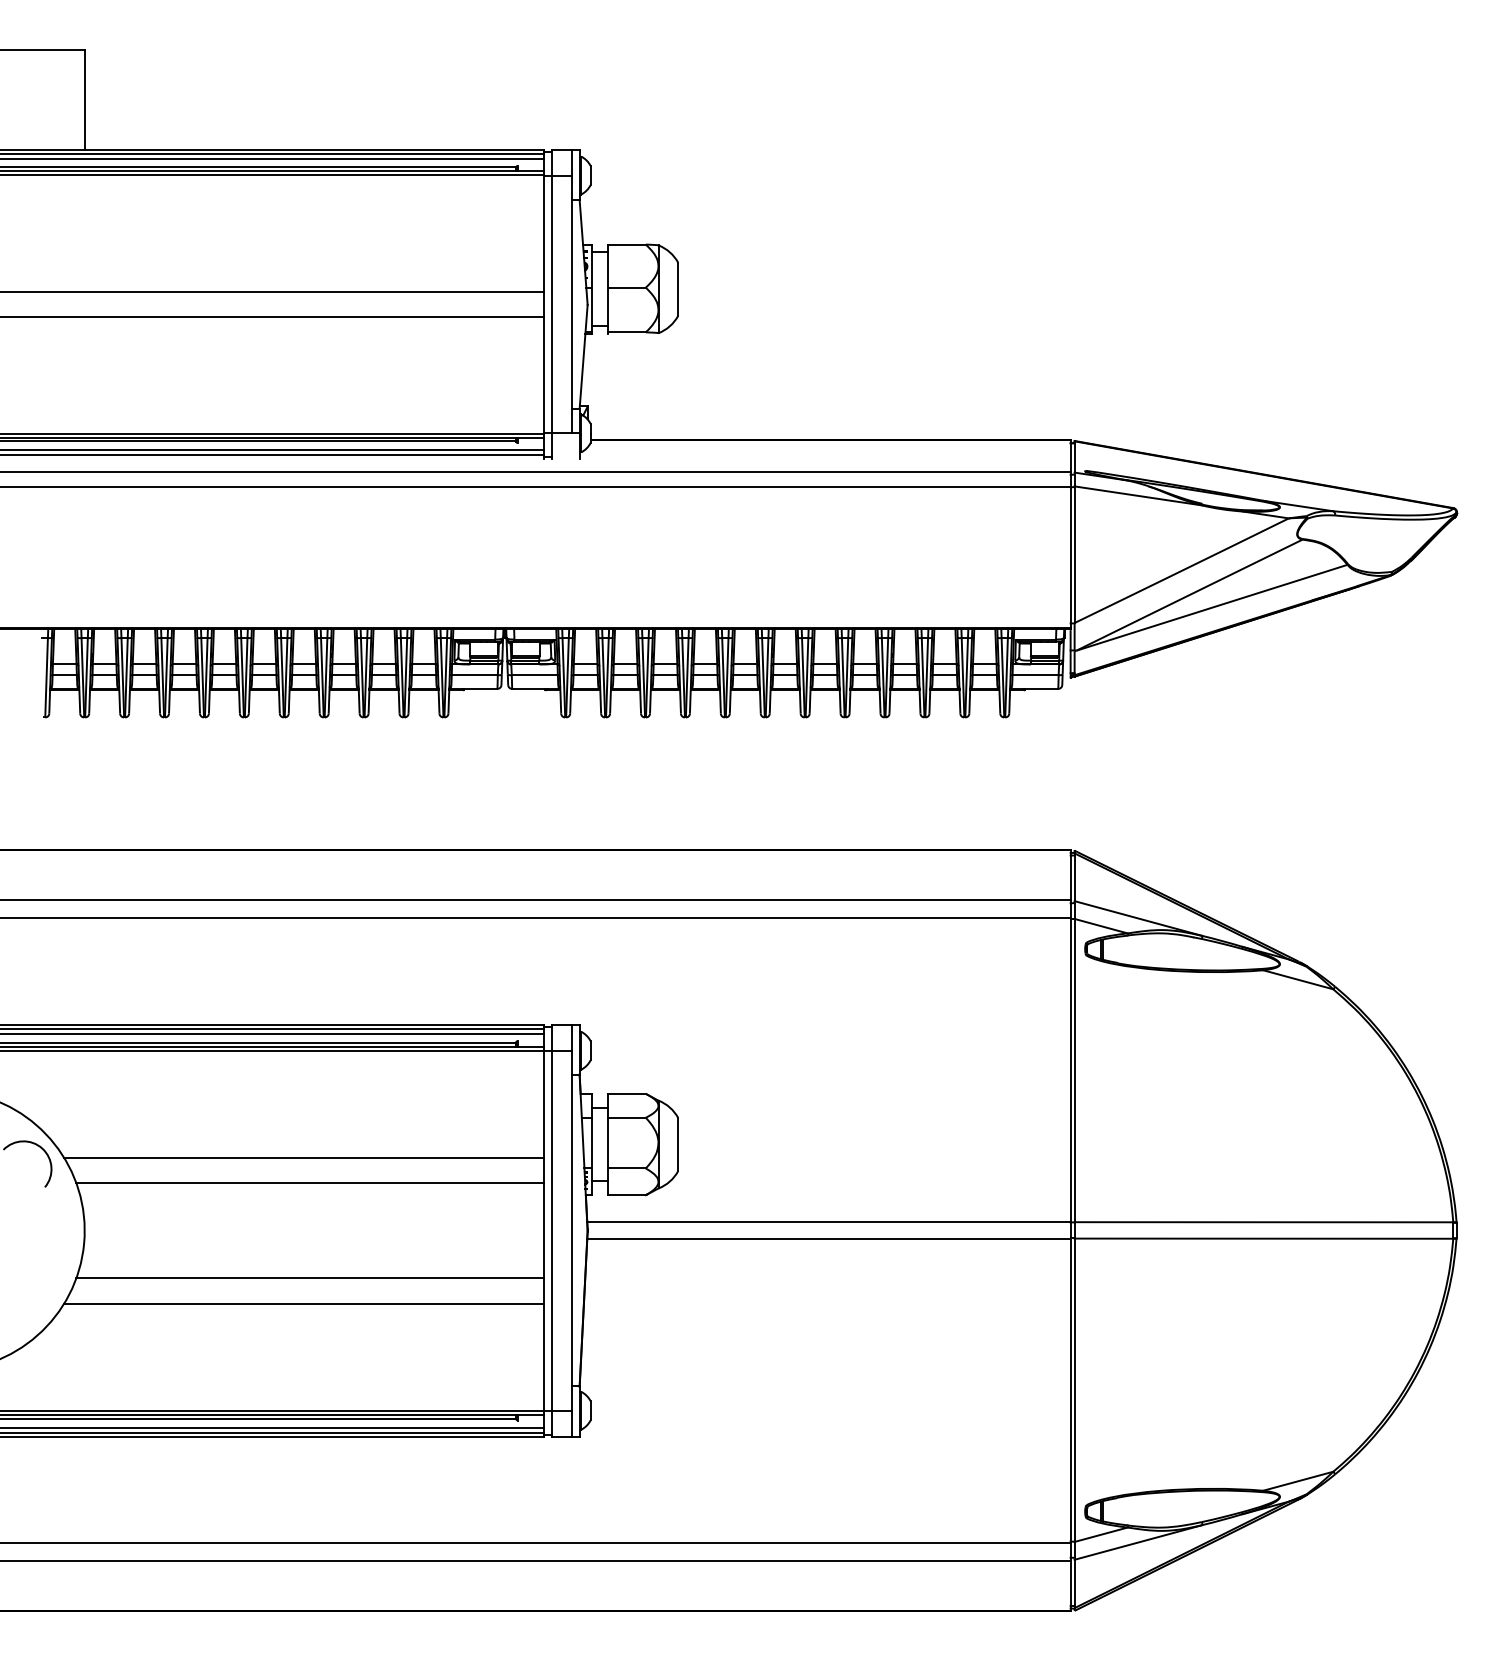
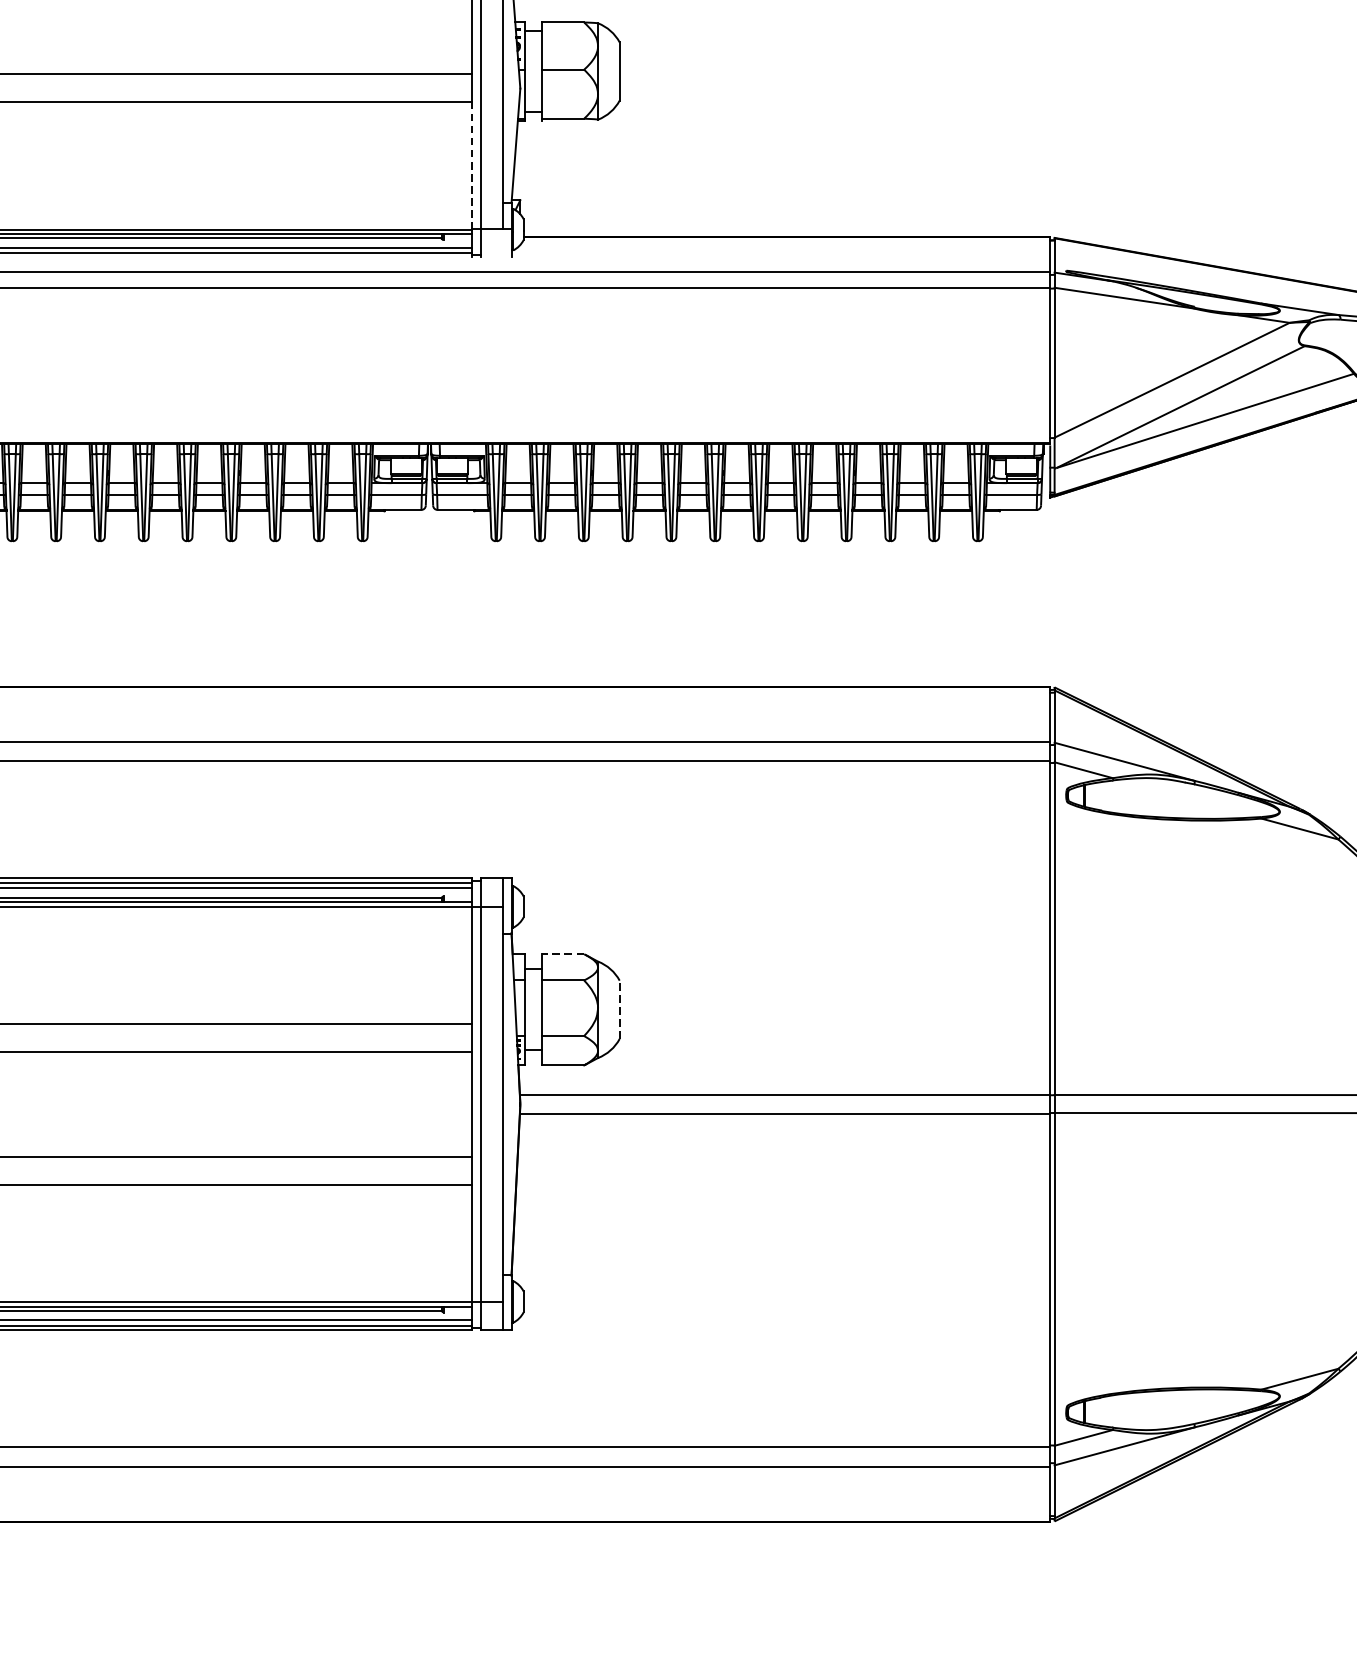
line: (543, 374) -> (471, 164), solid -> dashed
line: (626, 1093) -> (562, 953), solid -> dashed
line: (678, 1144) -> (620, 1009), solid -> dashed

